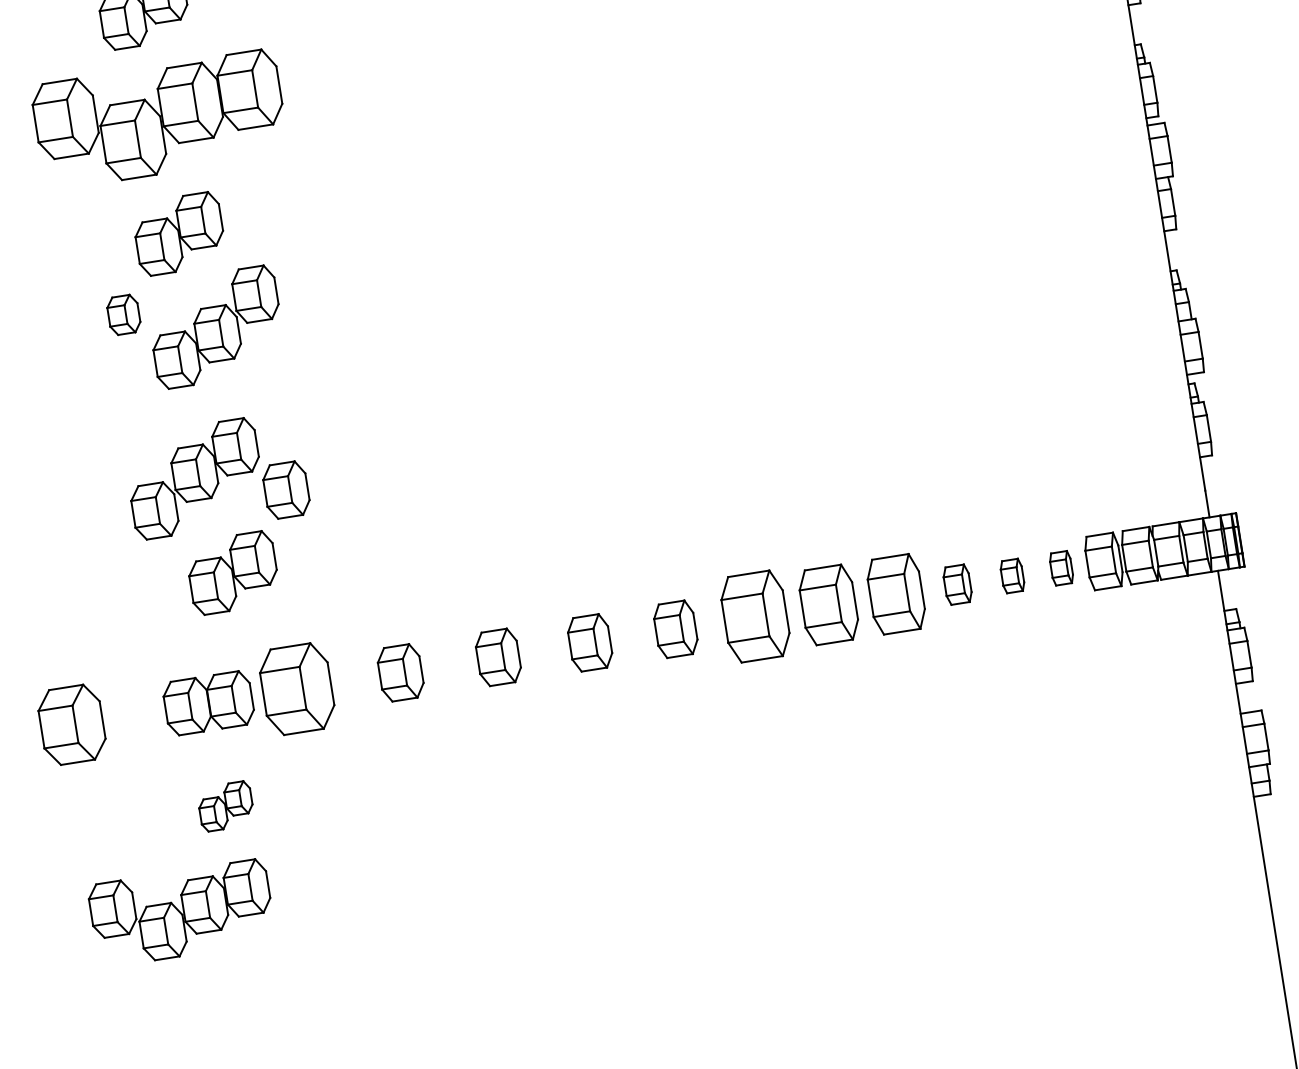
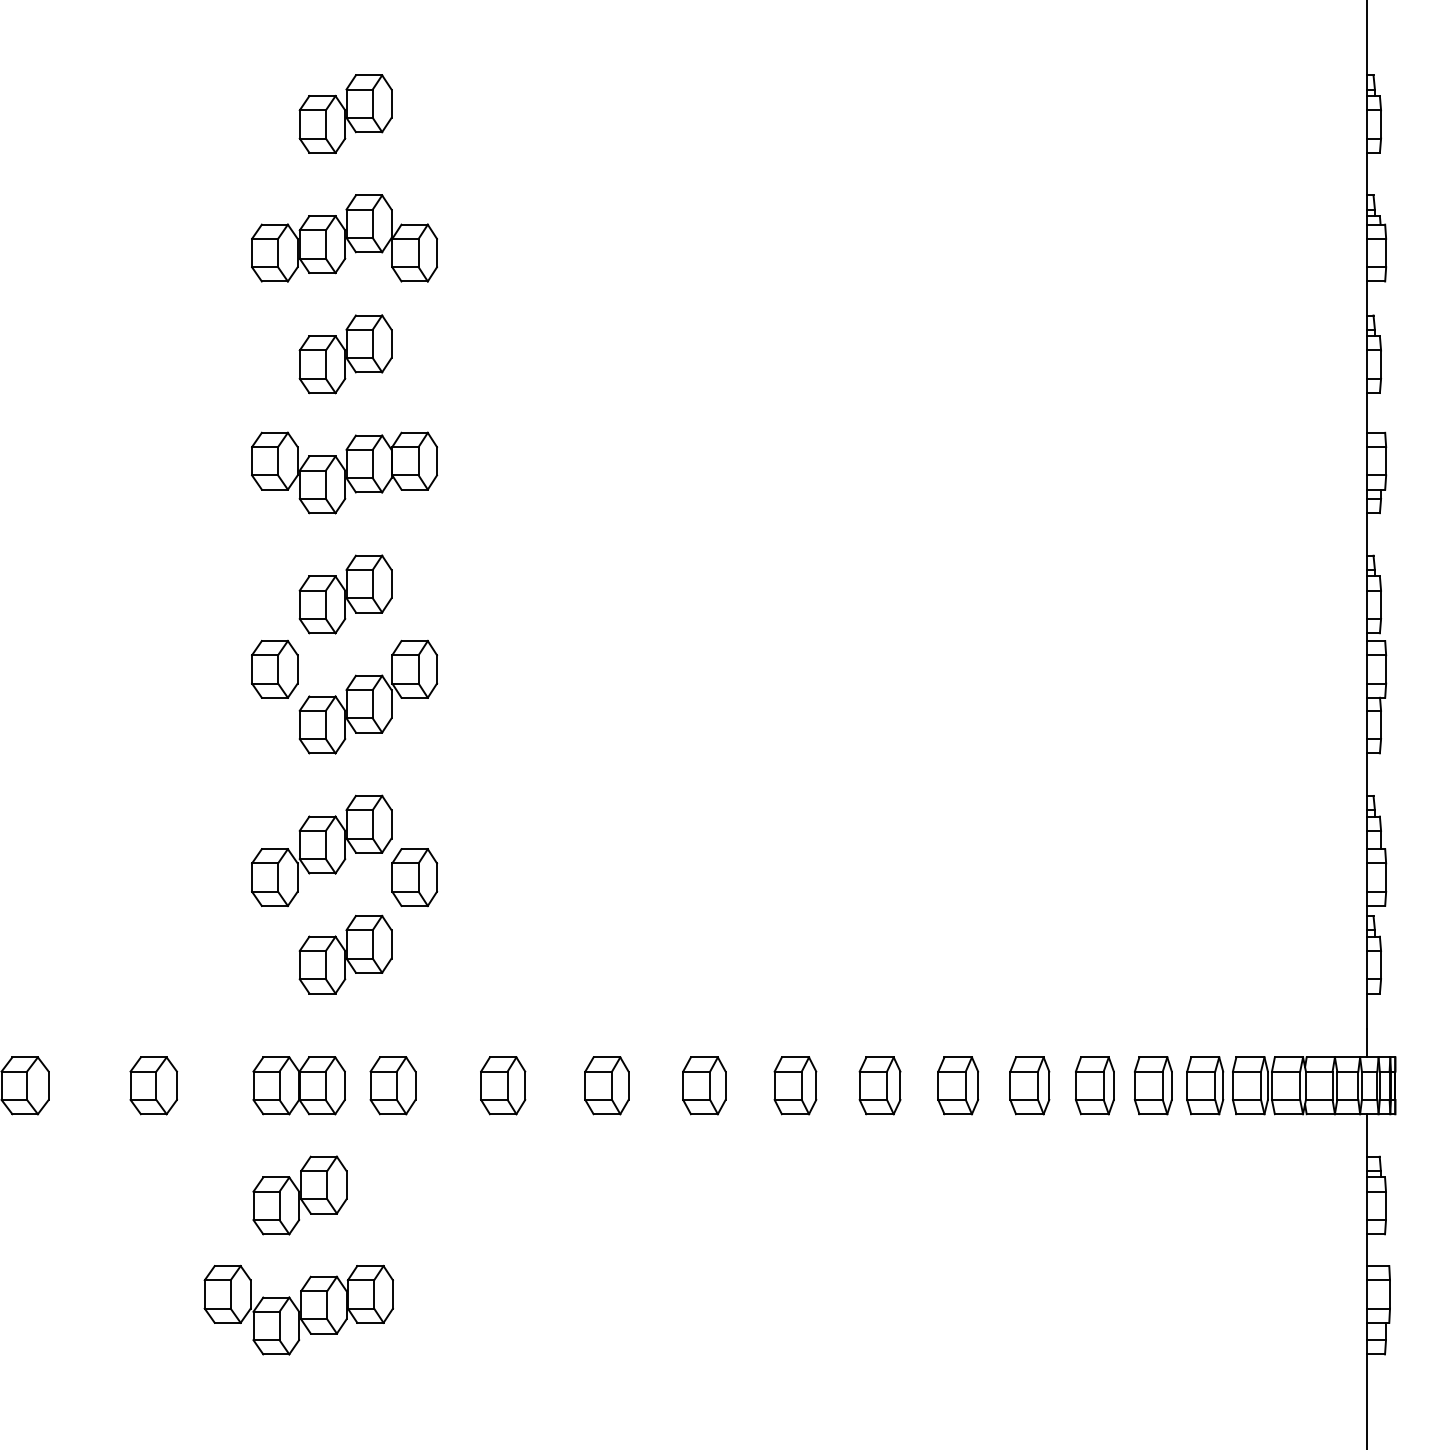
part: (160, 119) -> (344, 472), size x0.71
part: (123, 314) -> (274, 668), size x1.43
part: (1061, 567) -> (1205, 1085), size x1.67
part: (1011, 575) -> (1152, 1085), size x1.67
part: (957, 584) -> (1094, 1085), size x1.43
part: (896, 594) -> (1029, 1085), size x0.71
part: (829, 604) -> (958, 1085), size x0.71
part: (754, 616) -> (879, 1085), size x0.62
part: (296, 689) -> (392, 1085), size x0.62
part: (71, 724) -> (153, 1085), size x0.71
part: (225, 806) -> (299, 1195), size x1.67
part: (181, 912) -> (298, 1309), moved

